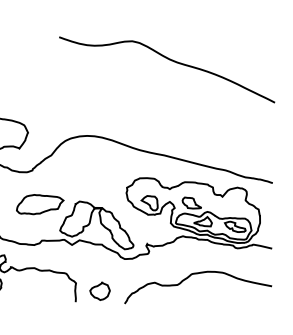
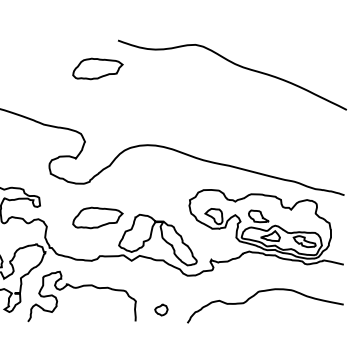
part: (39, 63) -> (97, 68), added
part: (100, 290) -> (161, 309), size x0.6

